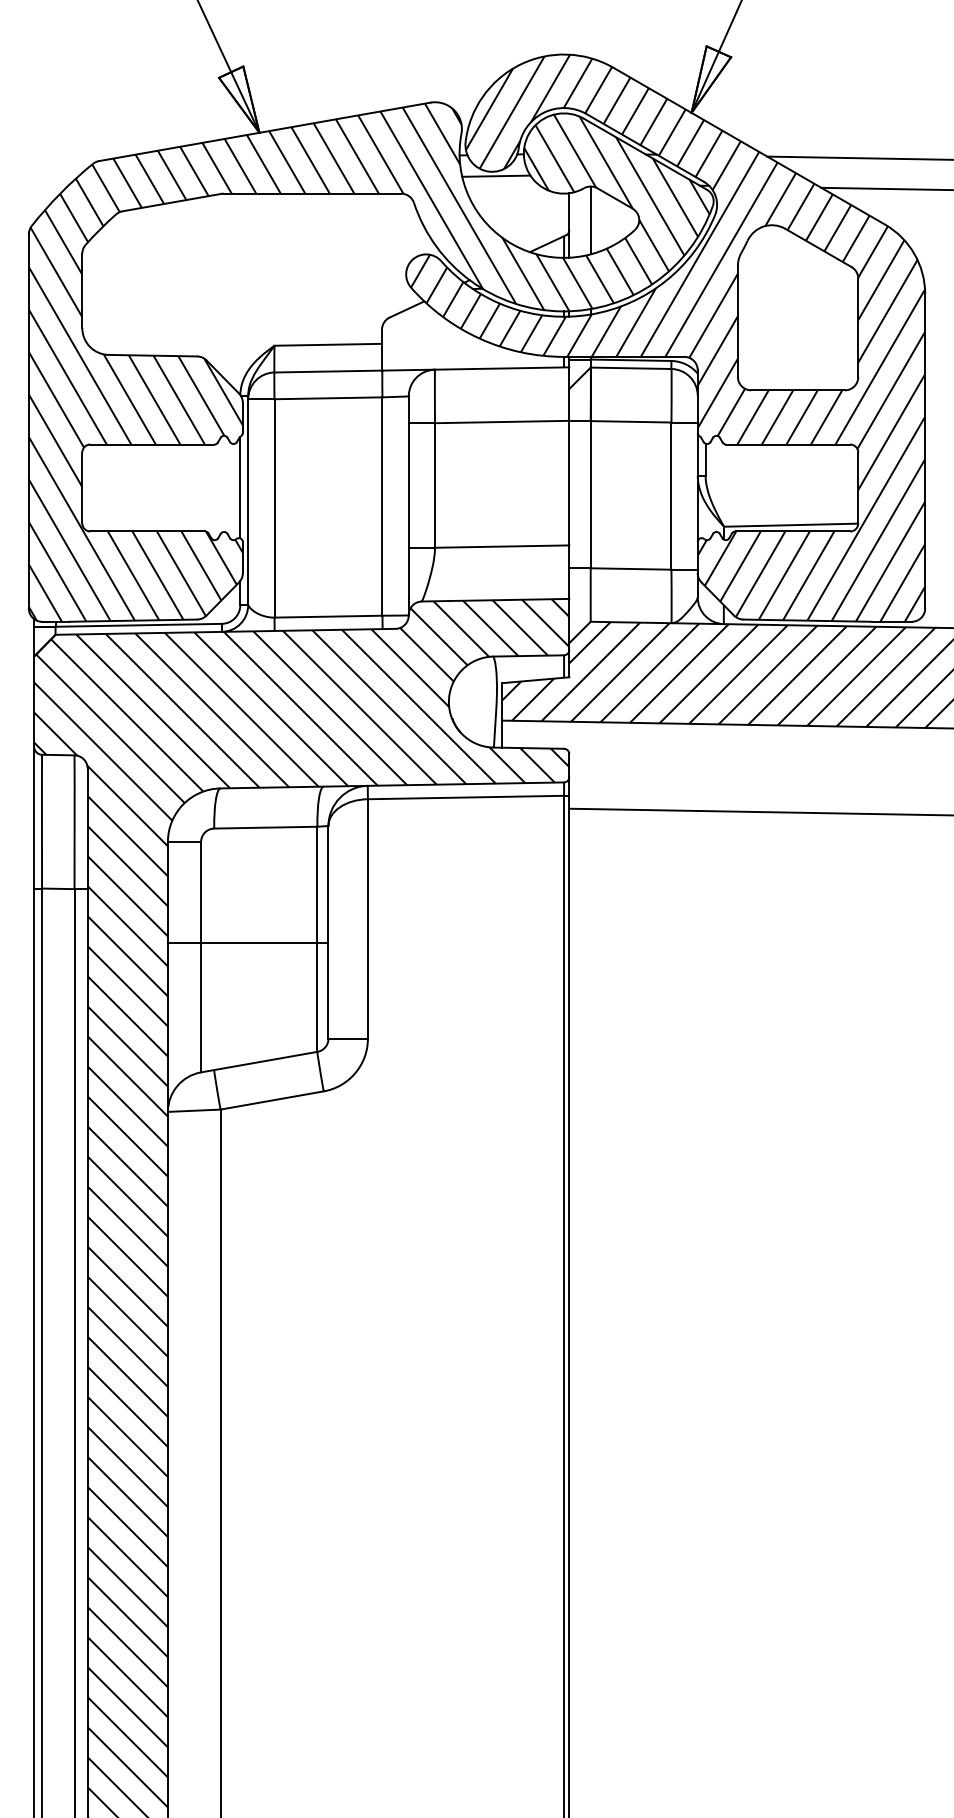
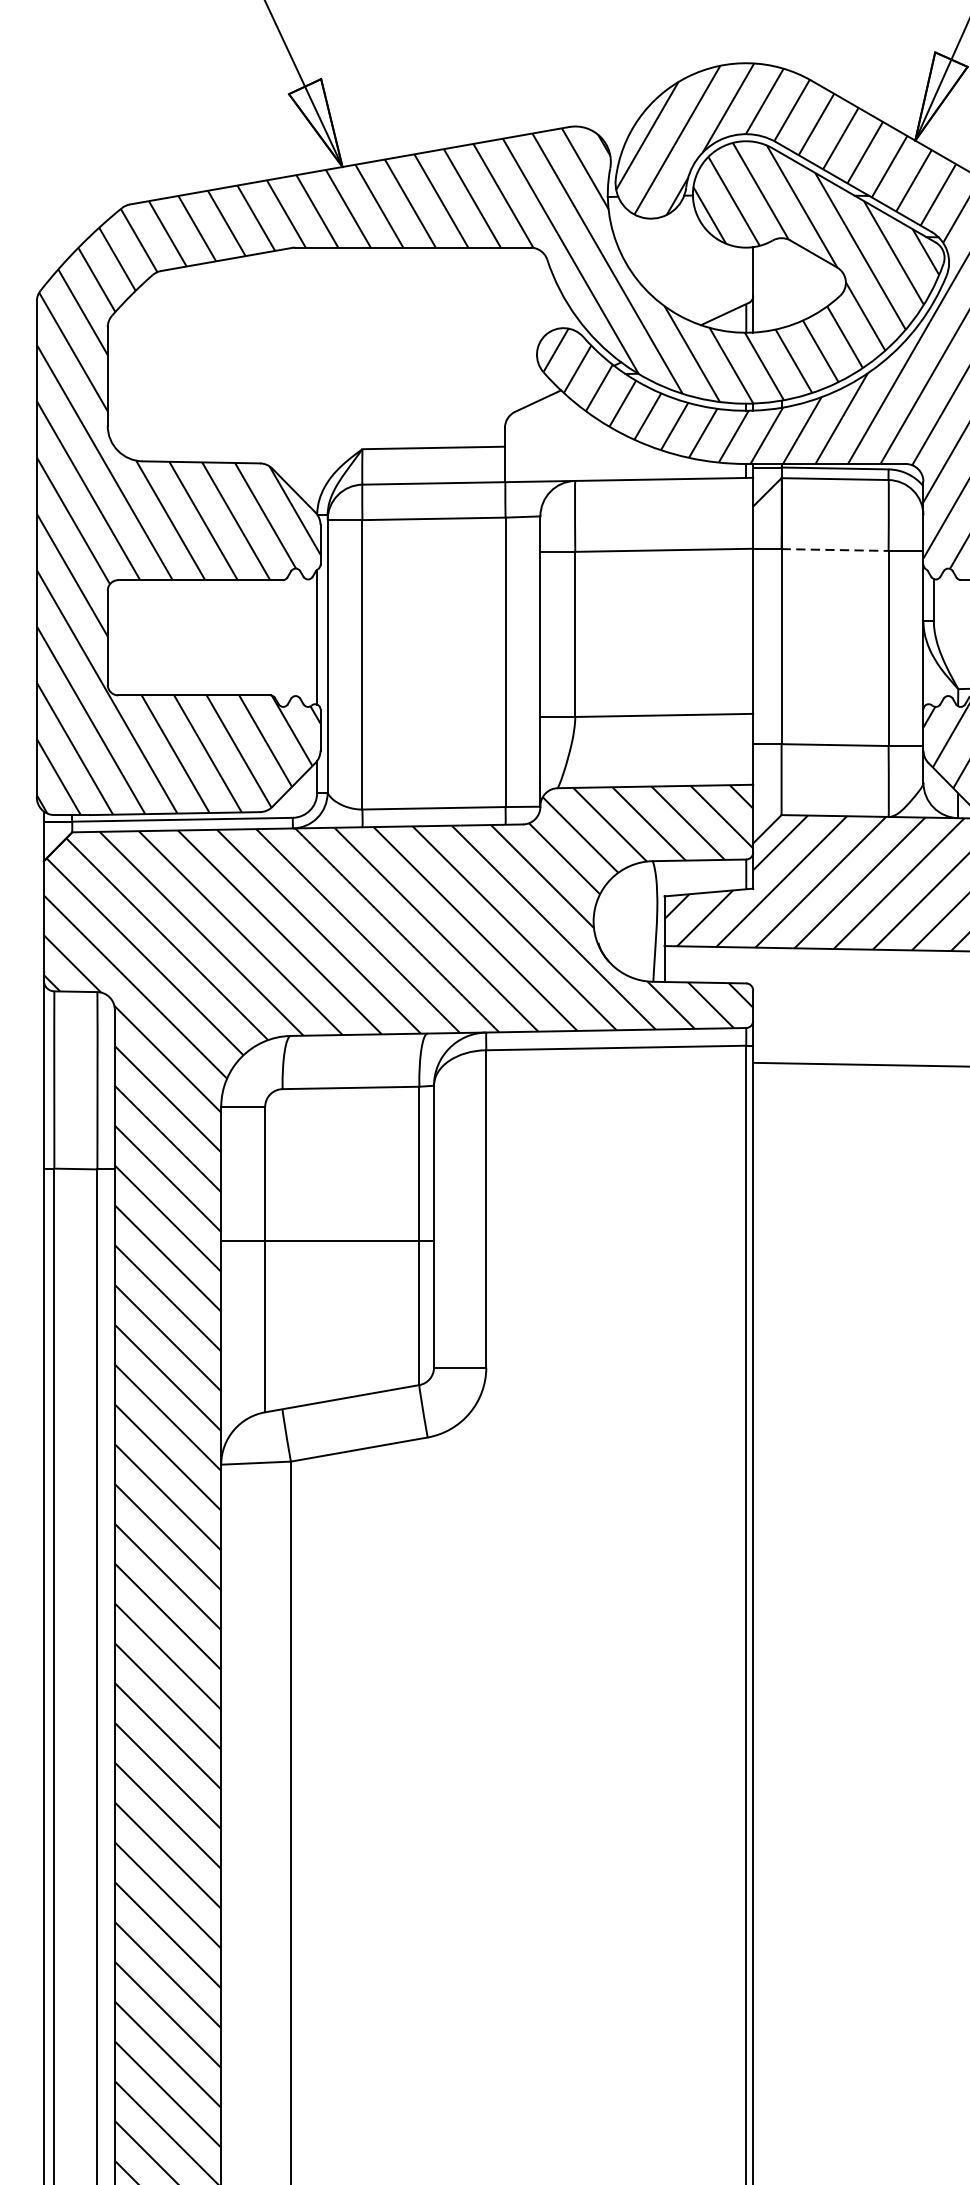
line: (496, 175) -> (656, 223), removed
line: (590, 220) -> (781, 283), removed
line: (631, 421) -> (835, 549), solid -> dashed

